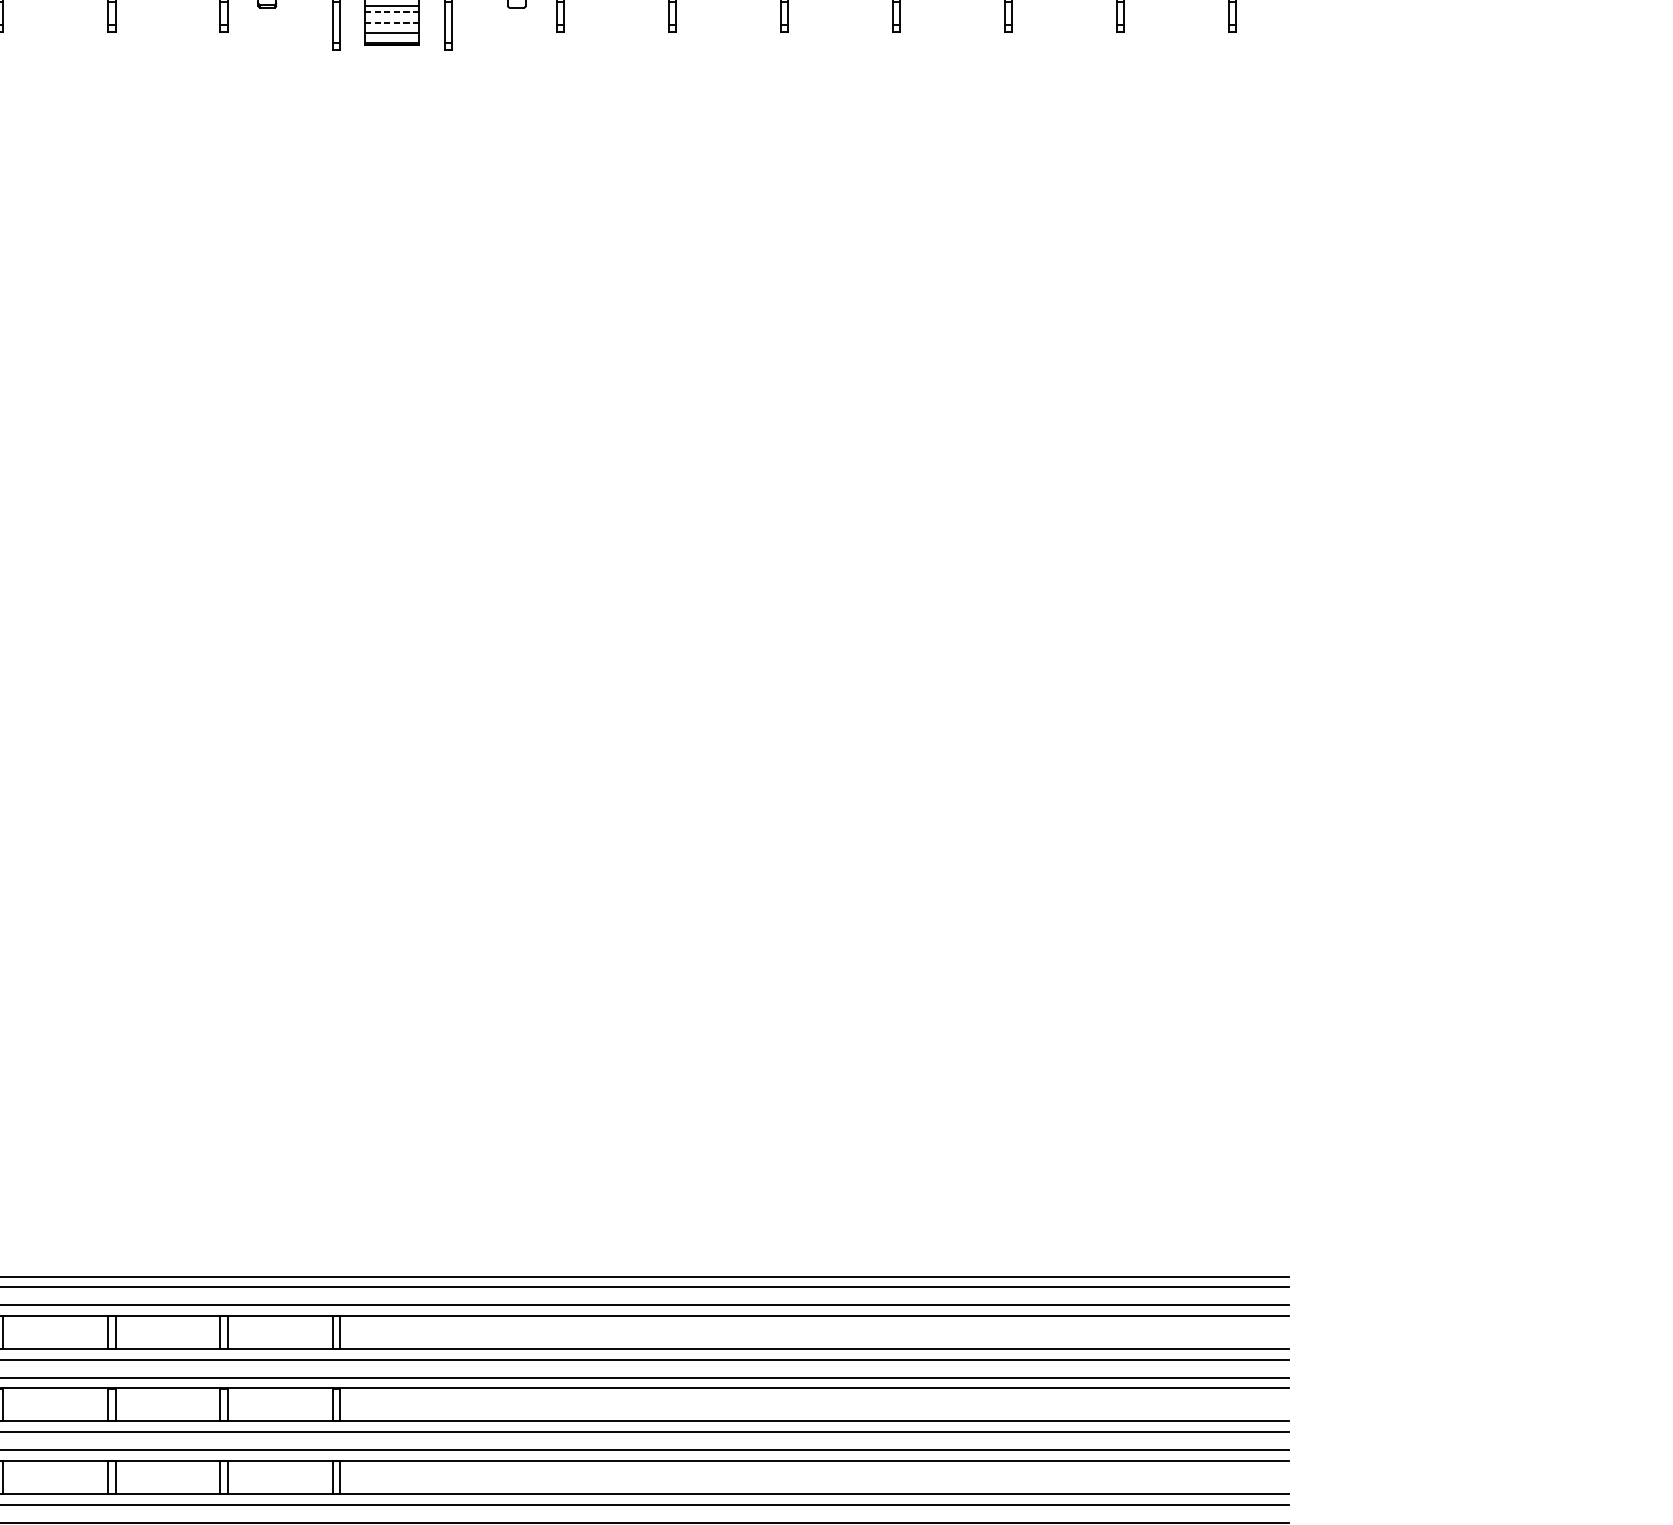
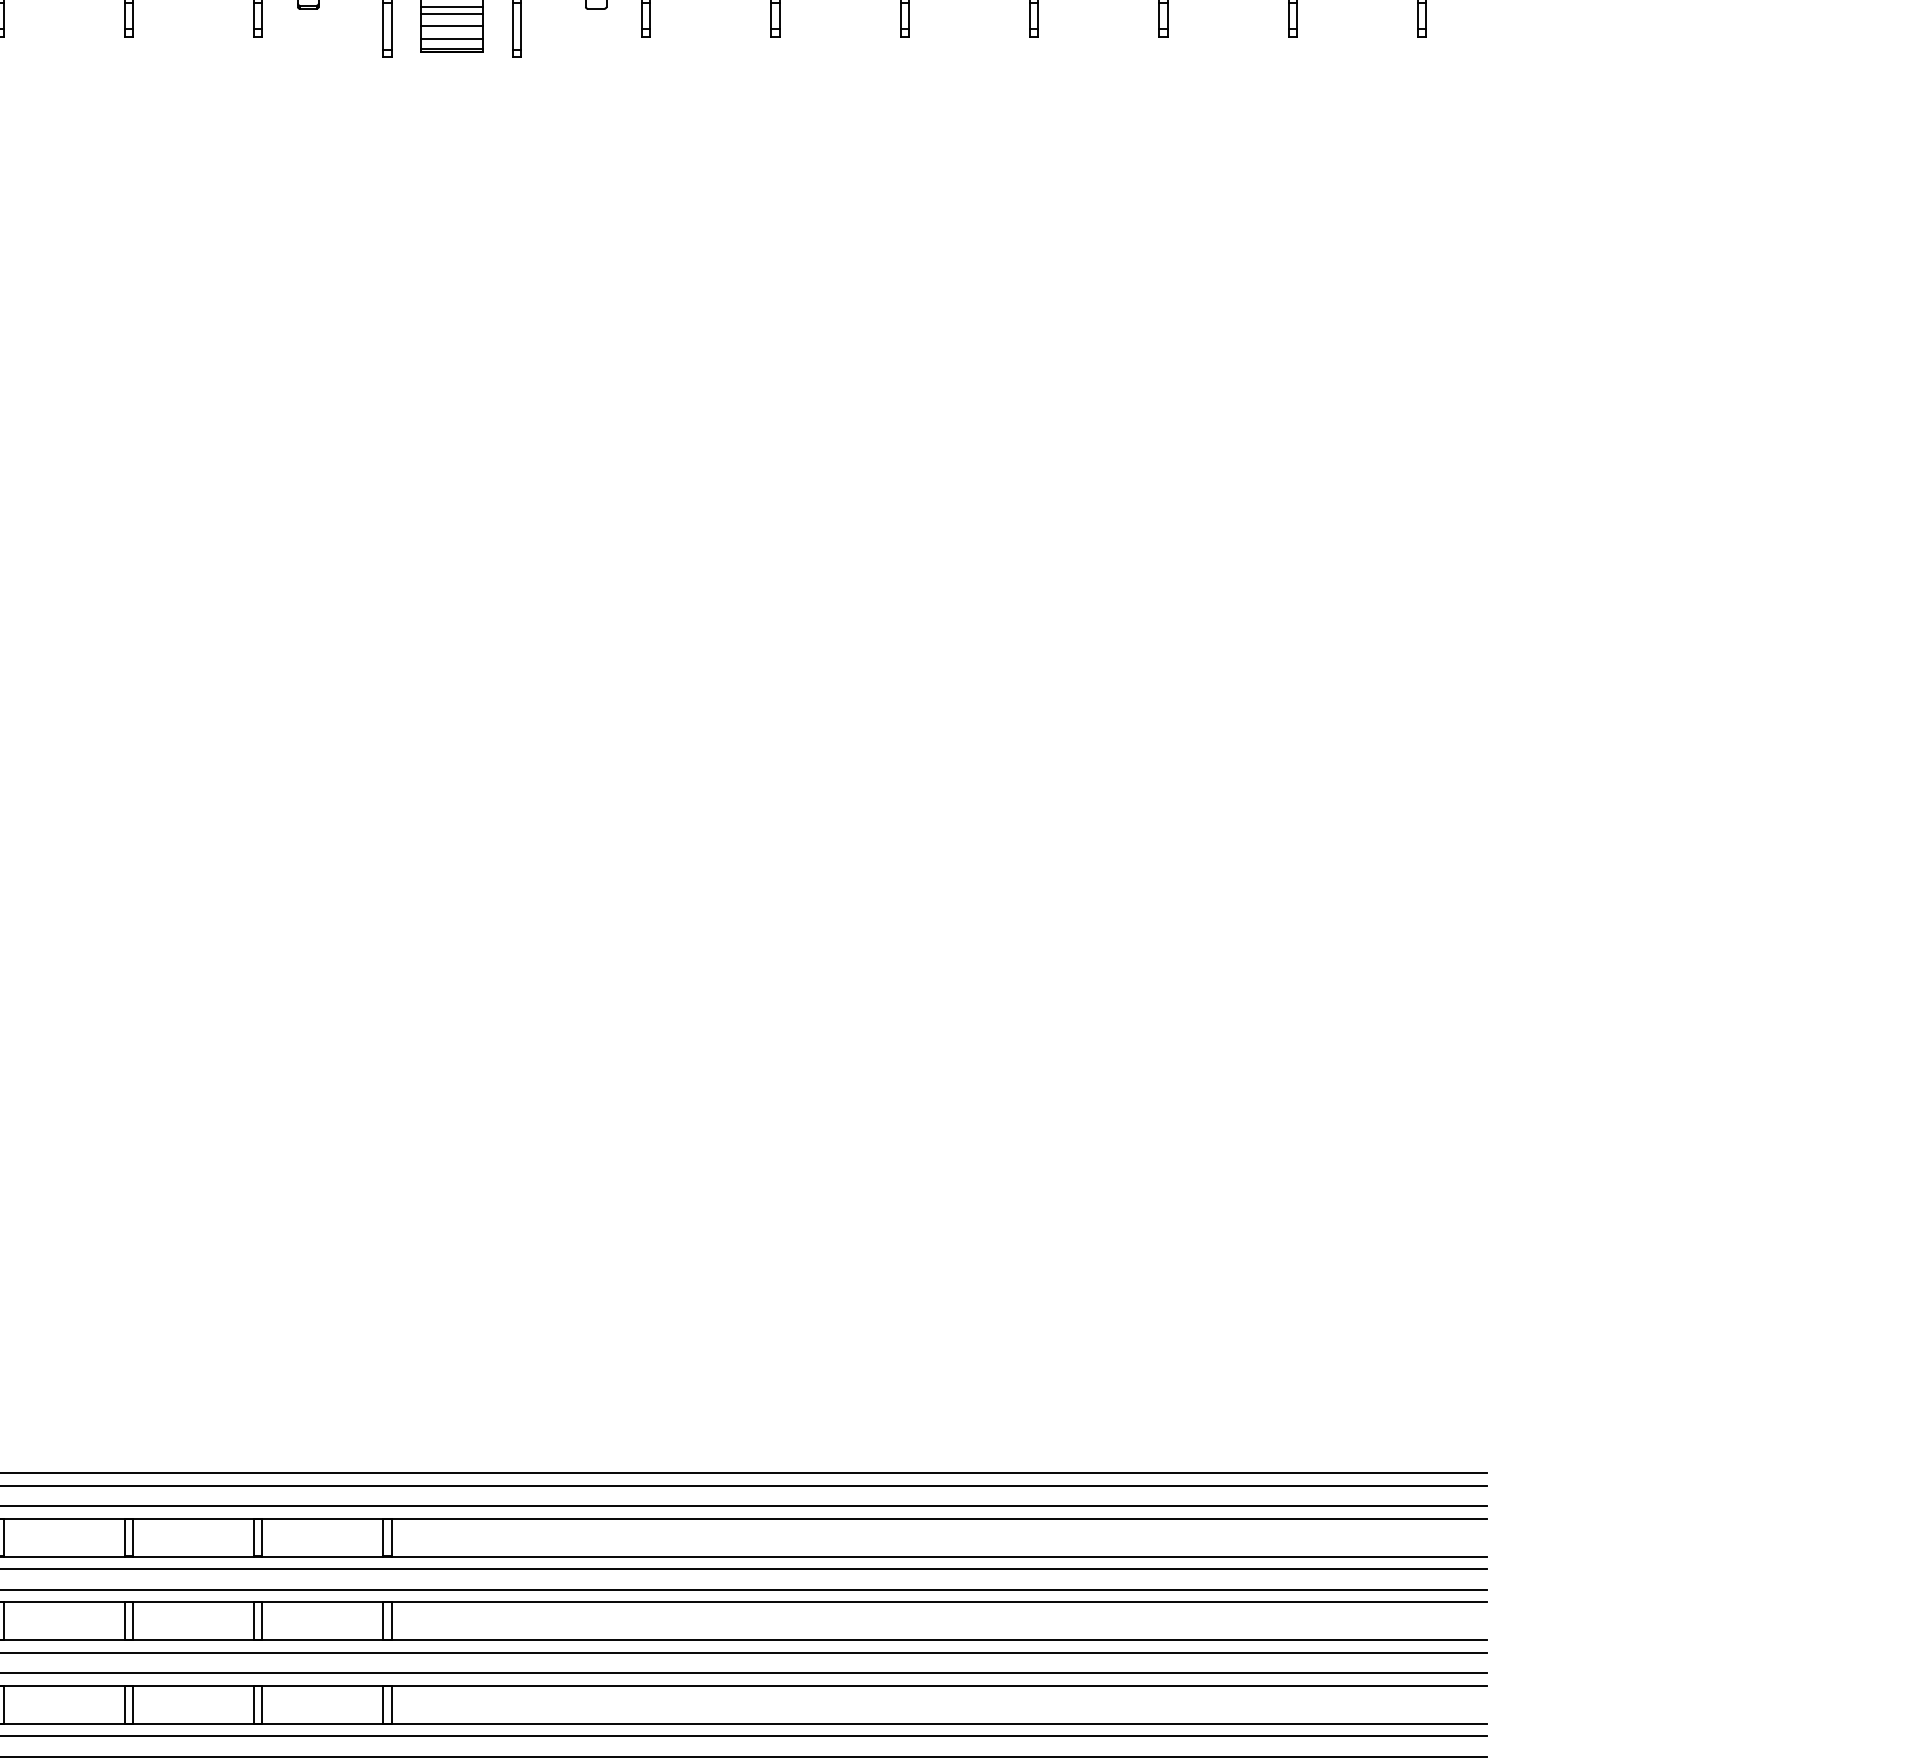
line: (391, 11) -> (451, 13), dashed -> solid
line: (391, 22) -> (451, 26), dashed -> solid

